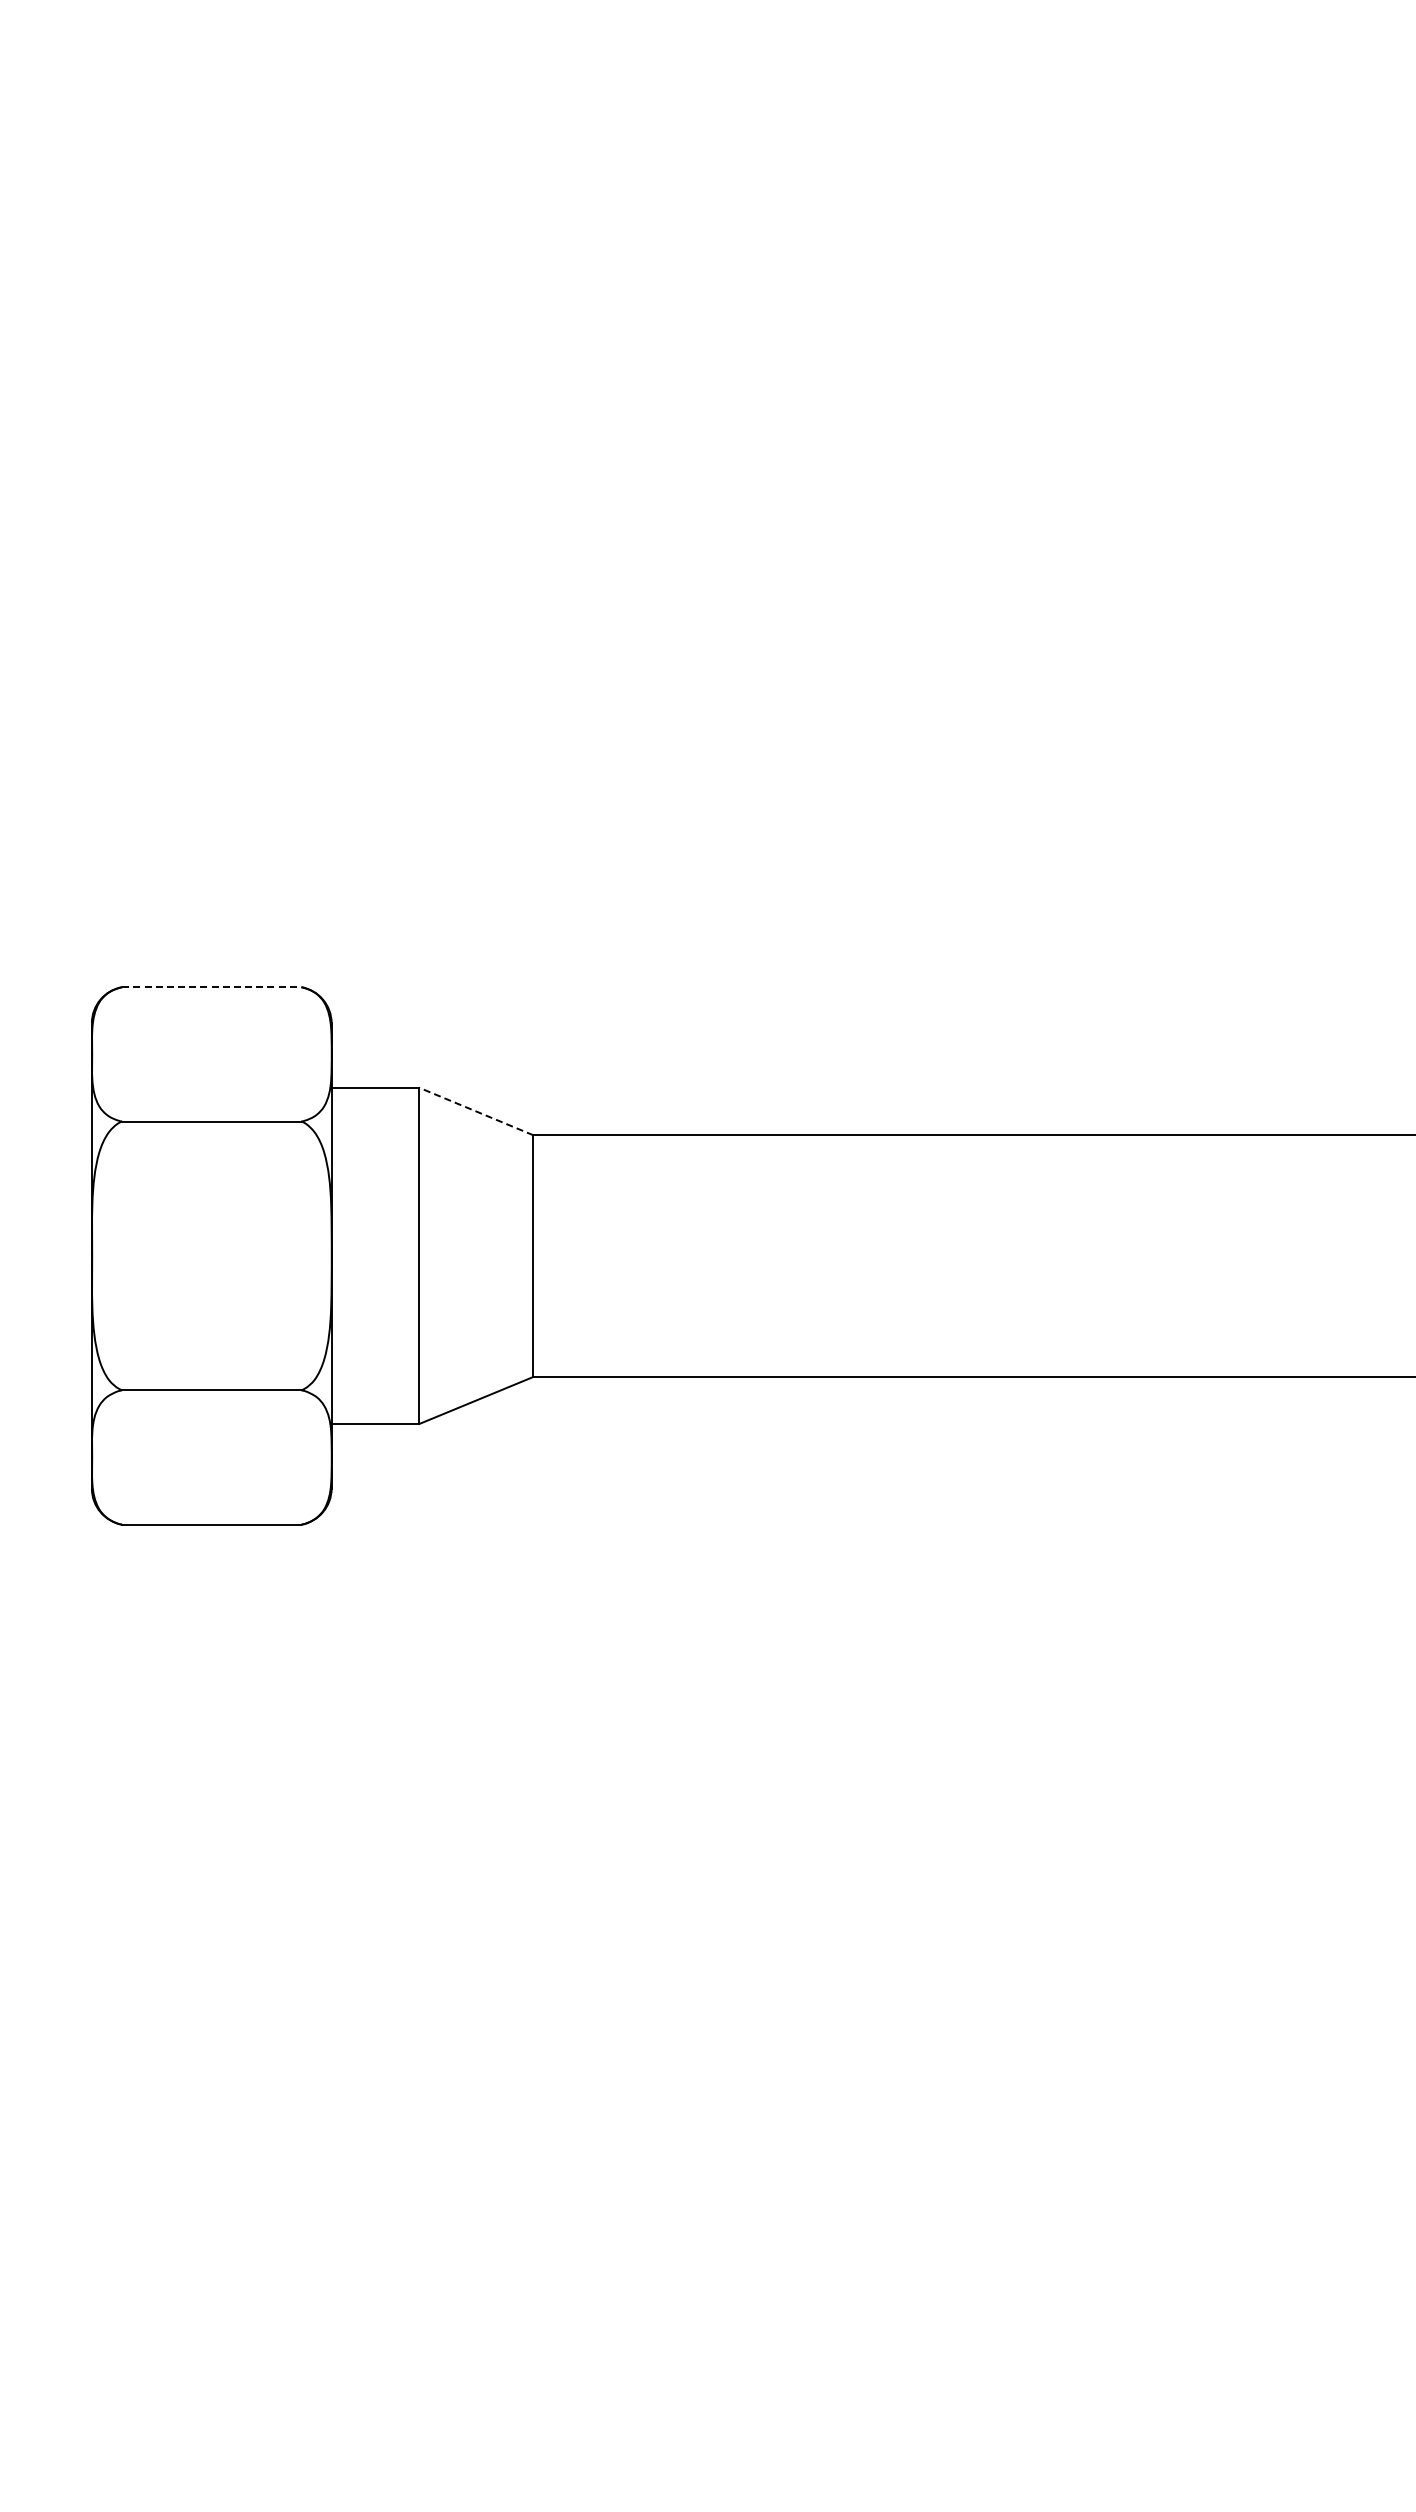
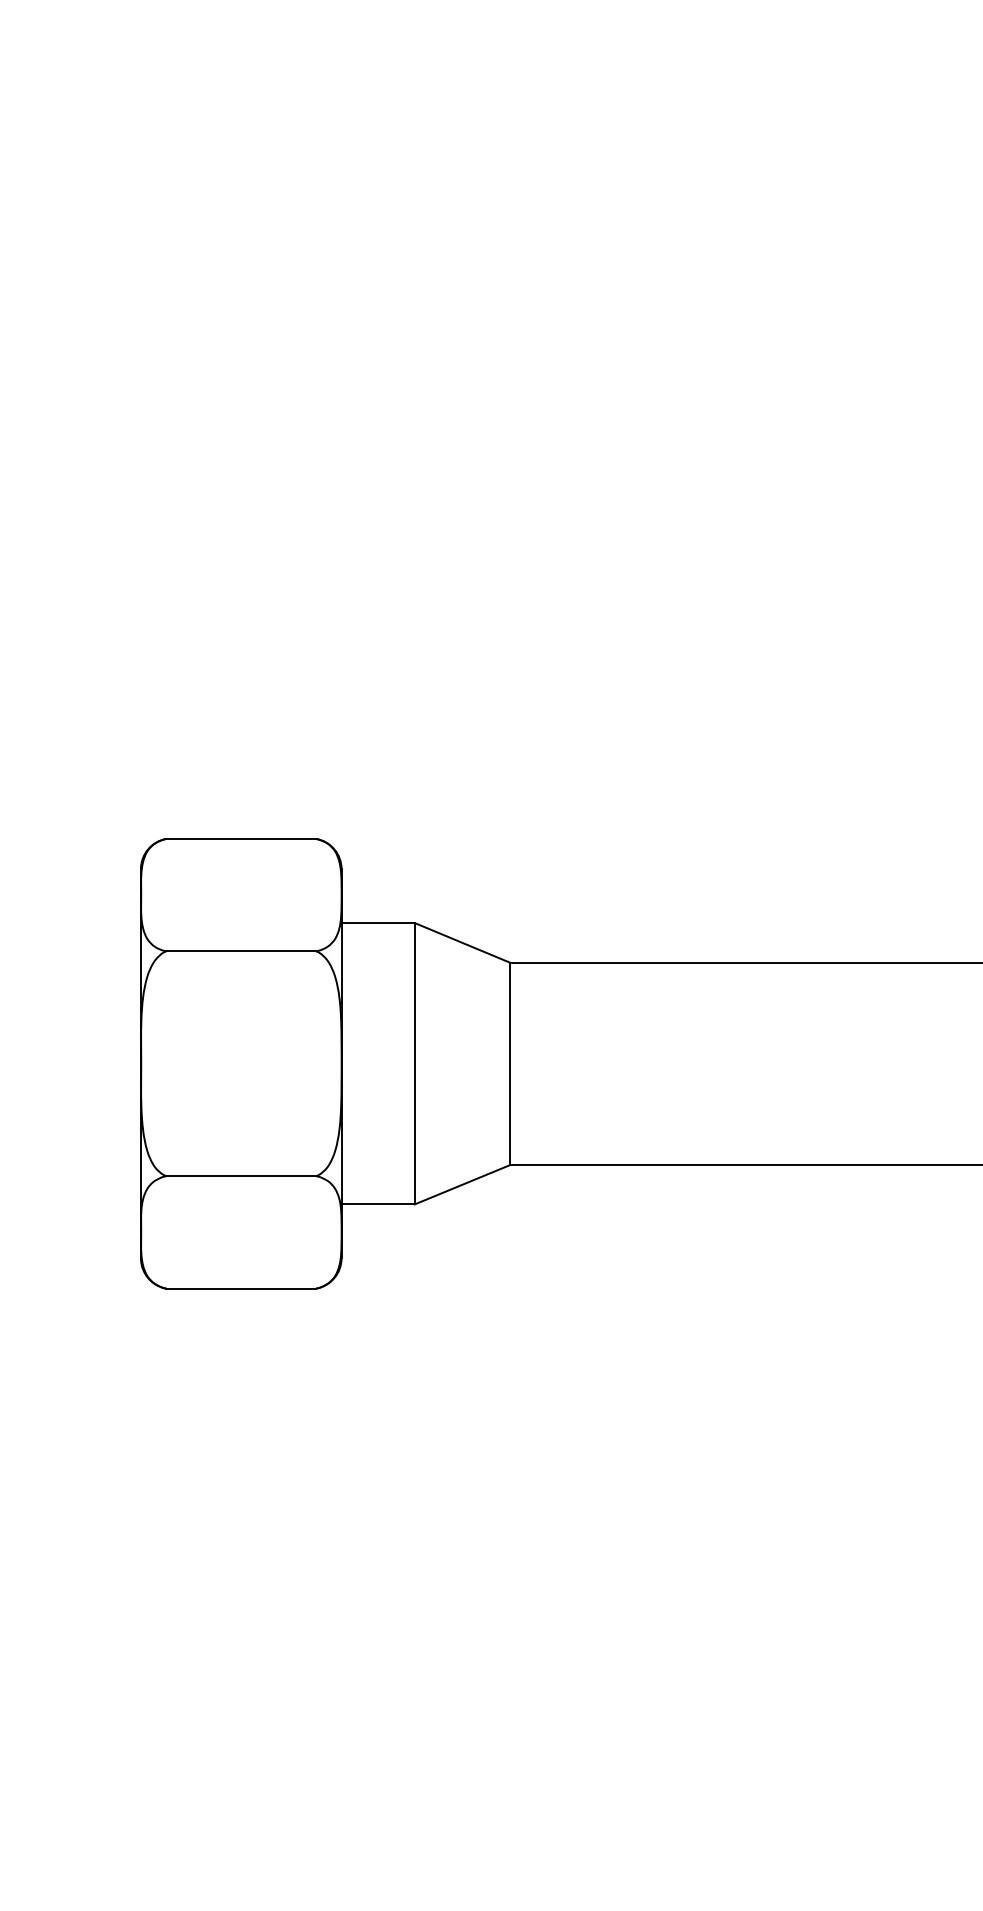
line: (211, 987) -> (241, 839), dashed -> solid
line: (476, 1111) -> (462, 942), dashed -> solid

